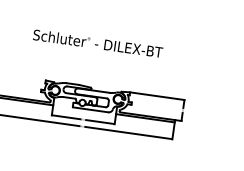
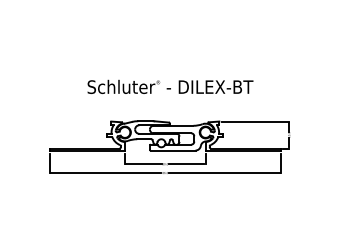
text: (98, 43) -> (170, 86), moved

